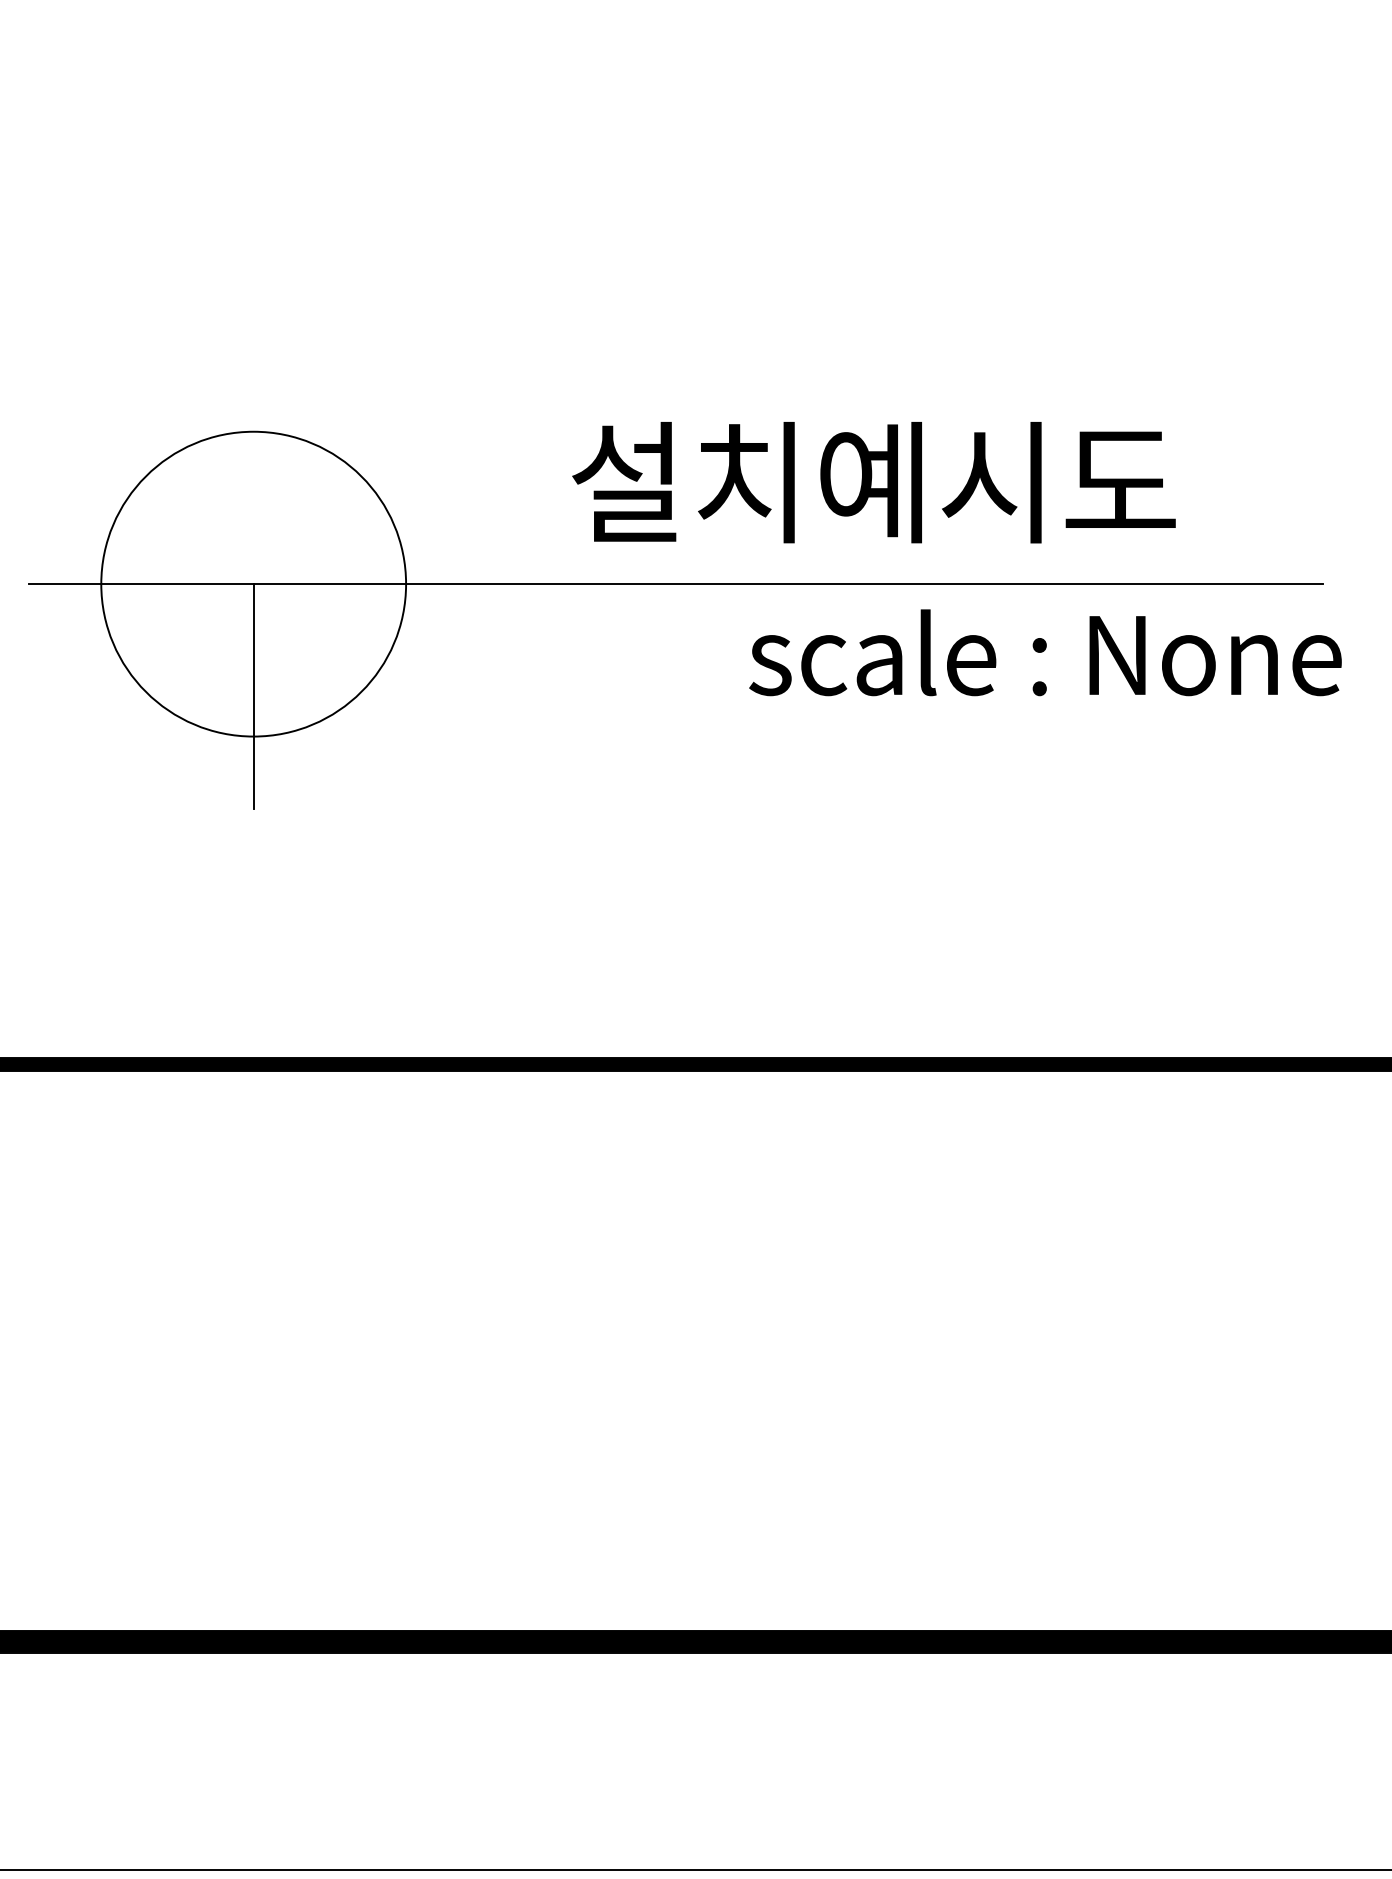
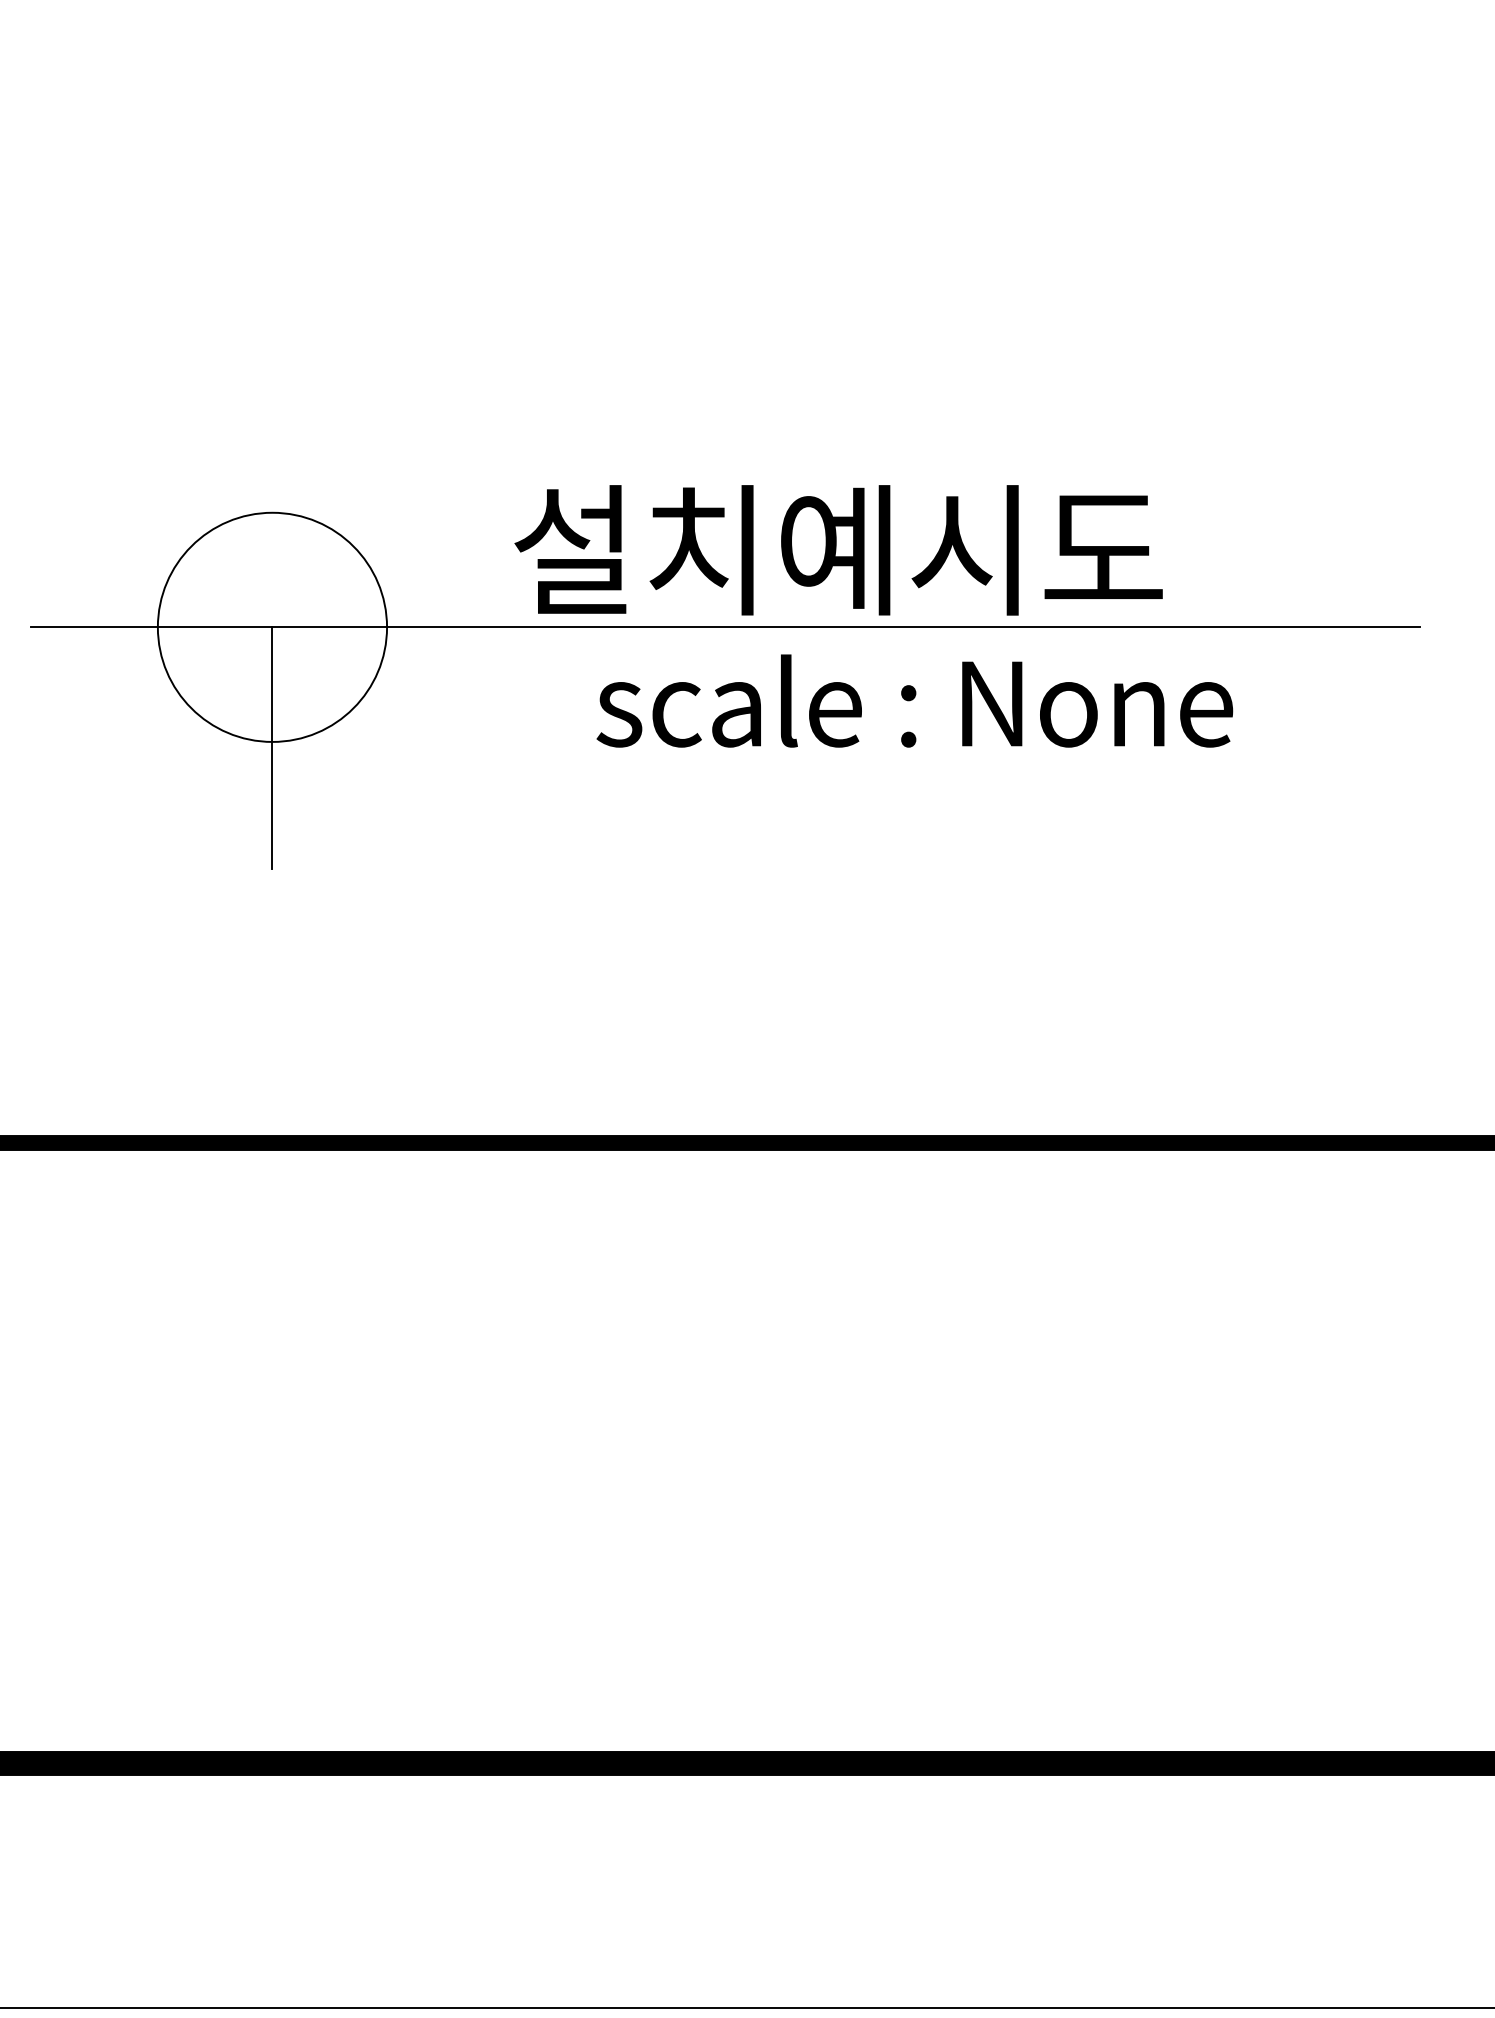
text: (873, 482) -> (838, 550), moved
circle: (253, 584) -> (272, 627), size x0.7
text: (1045, 652) -> (914, 700), moved

